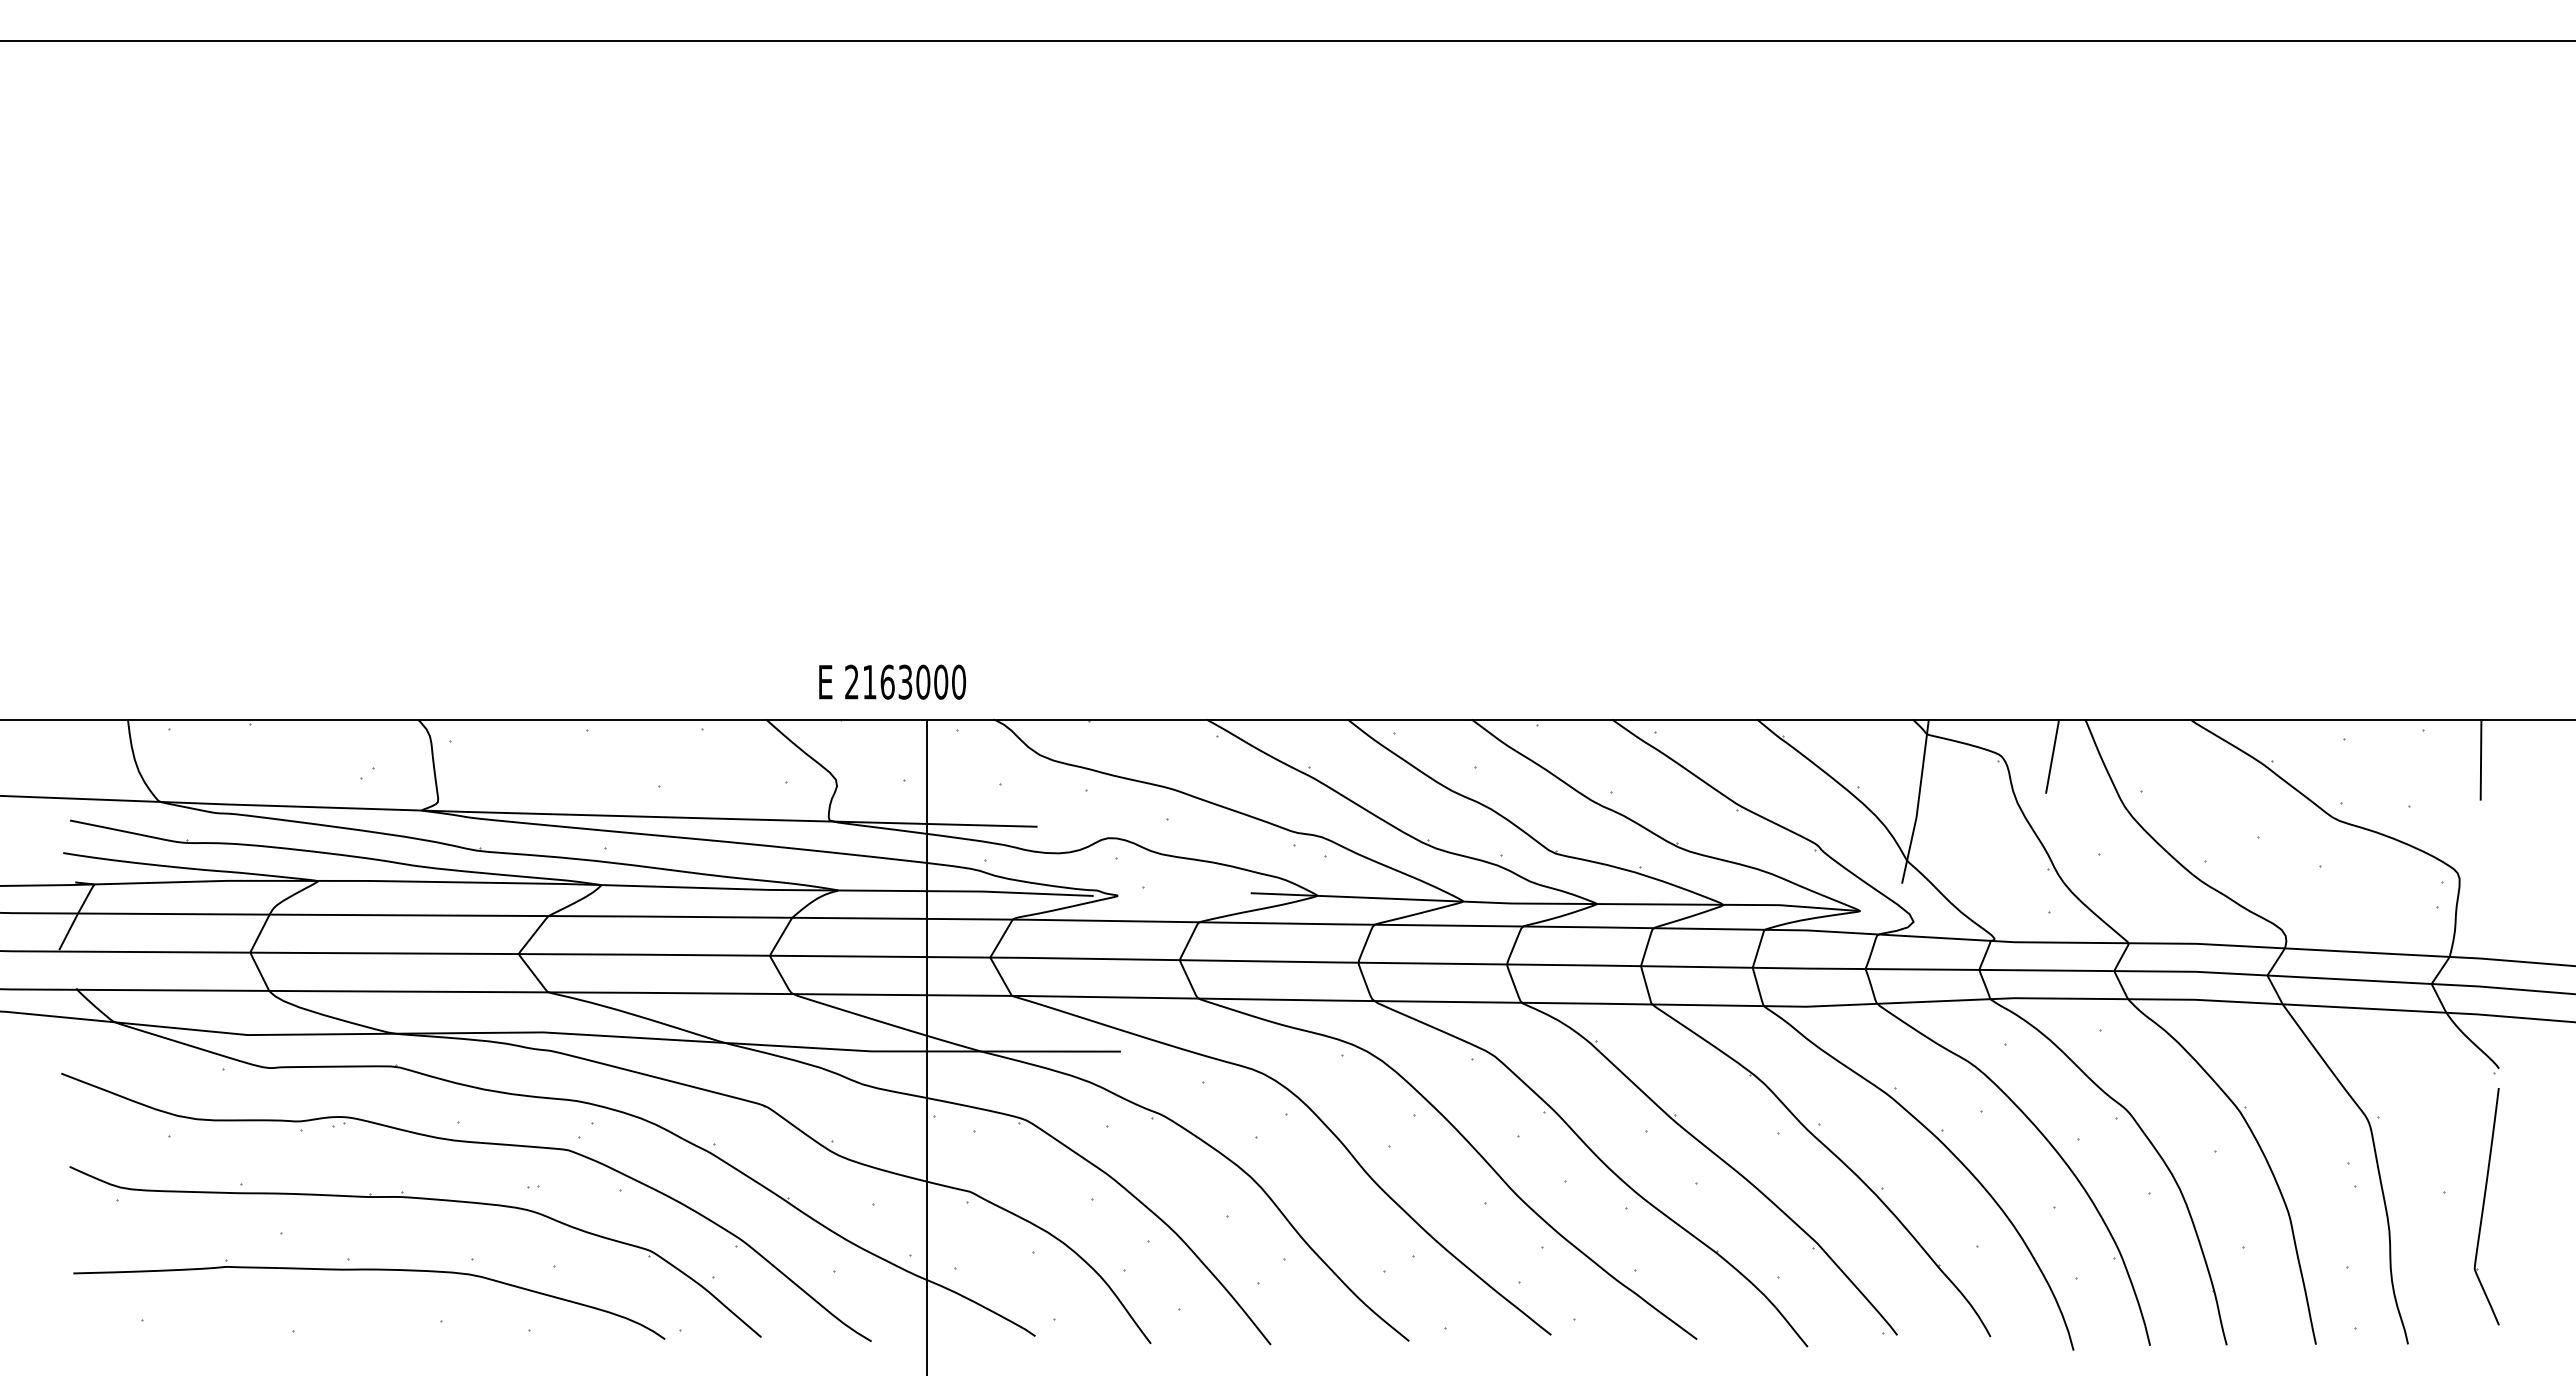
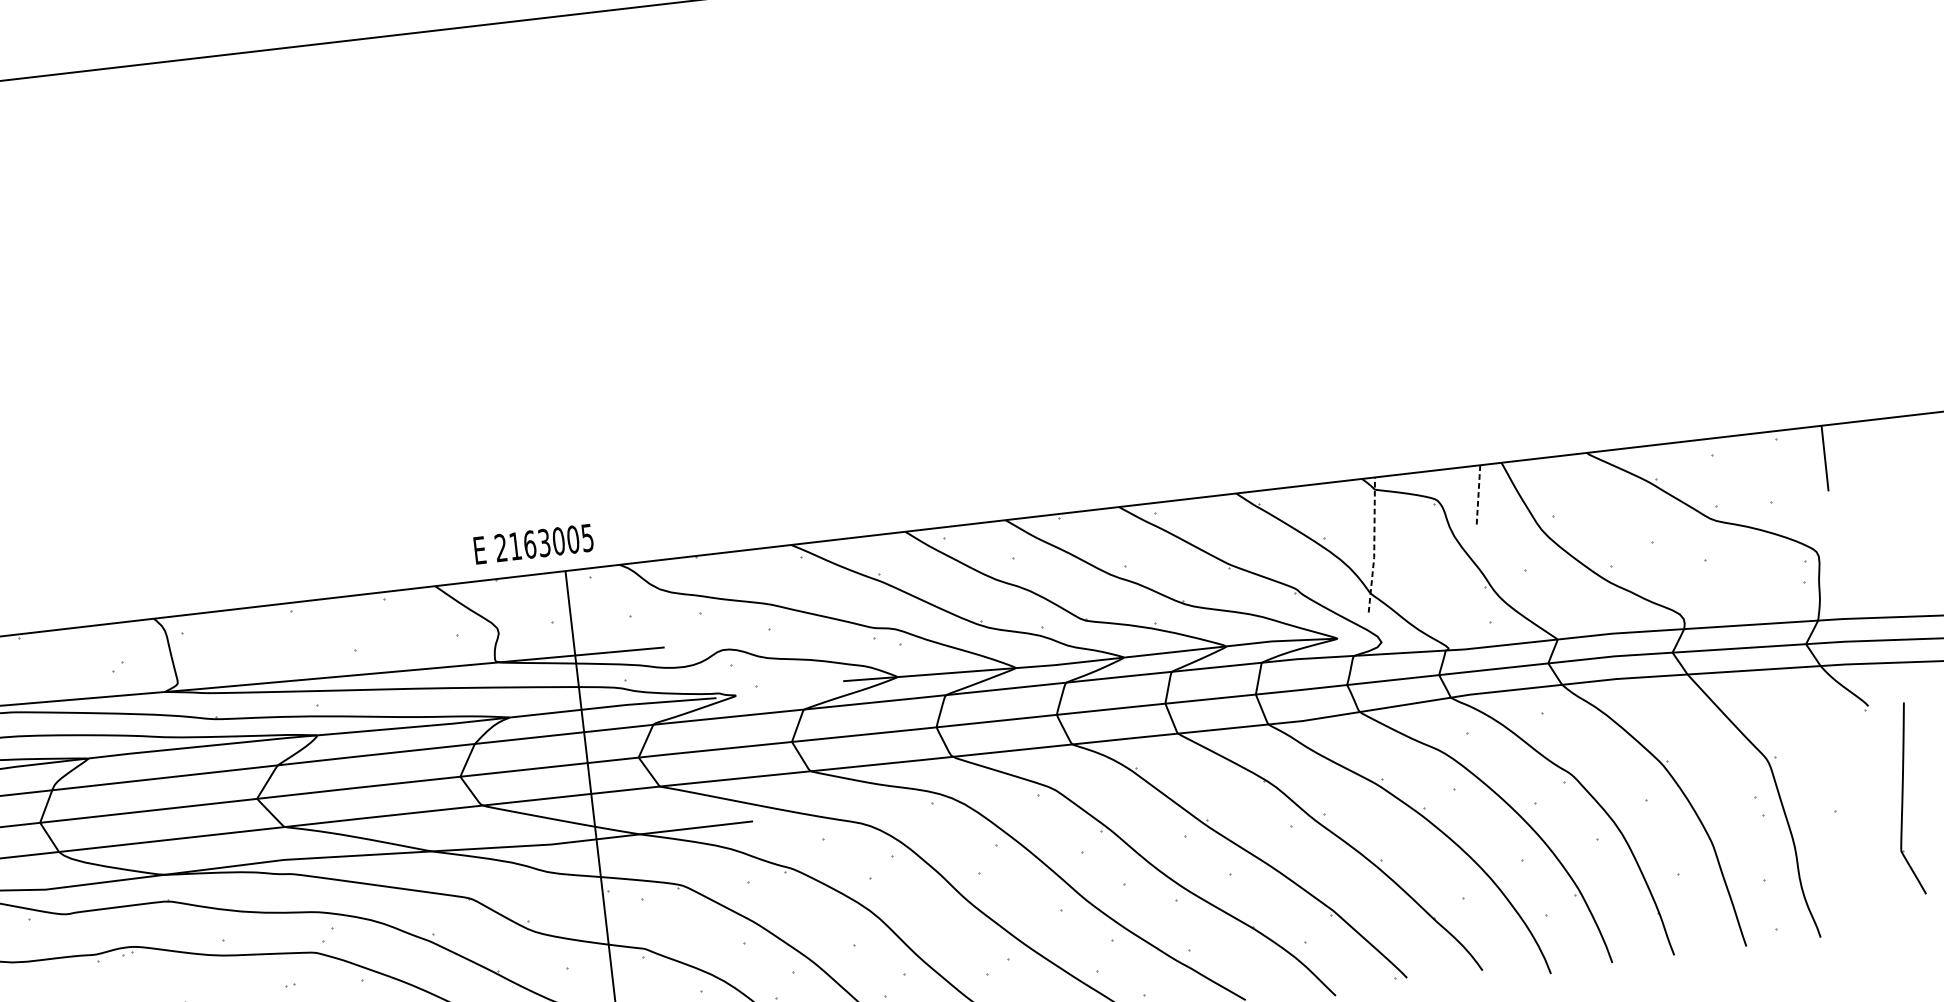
text: (959, 681) -> (587, 537), 2163000 -> 2163005
line: (2052, 756) -> (1478, 495), solid -> dashed
line: (1918, 802) -> (1374, 545), solid -> dashed
part: (2486, 1206) -> (1905, 799), moved

